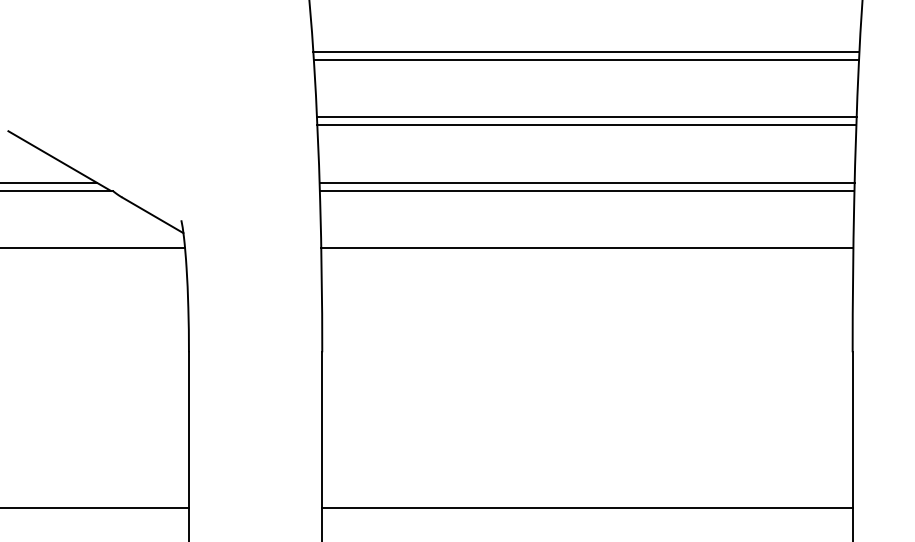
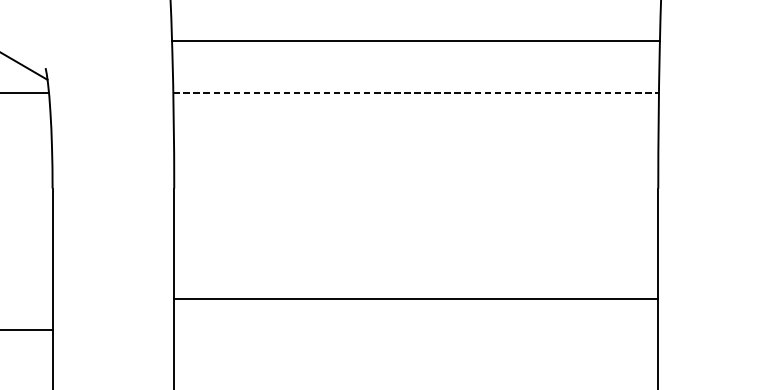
line: (586, 182) -> (415, 33), removed
line: (587, 248) -> (416, 93), solid -> dashed
line: (587, 507) -> (416, 298), moved

